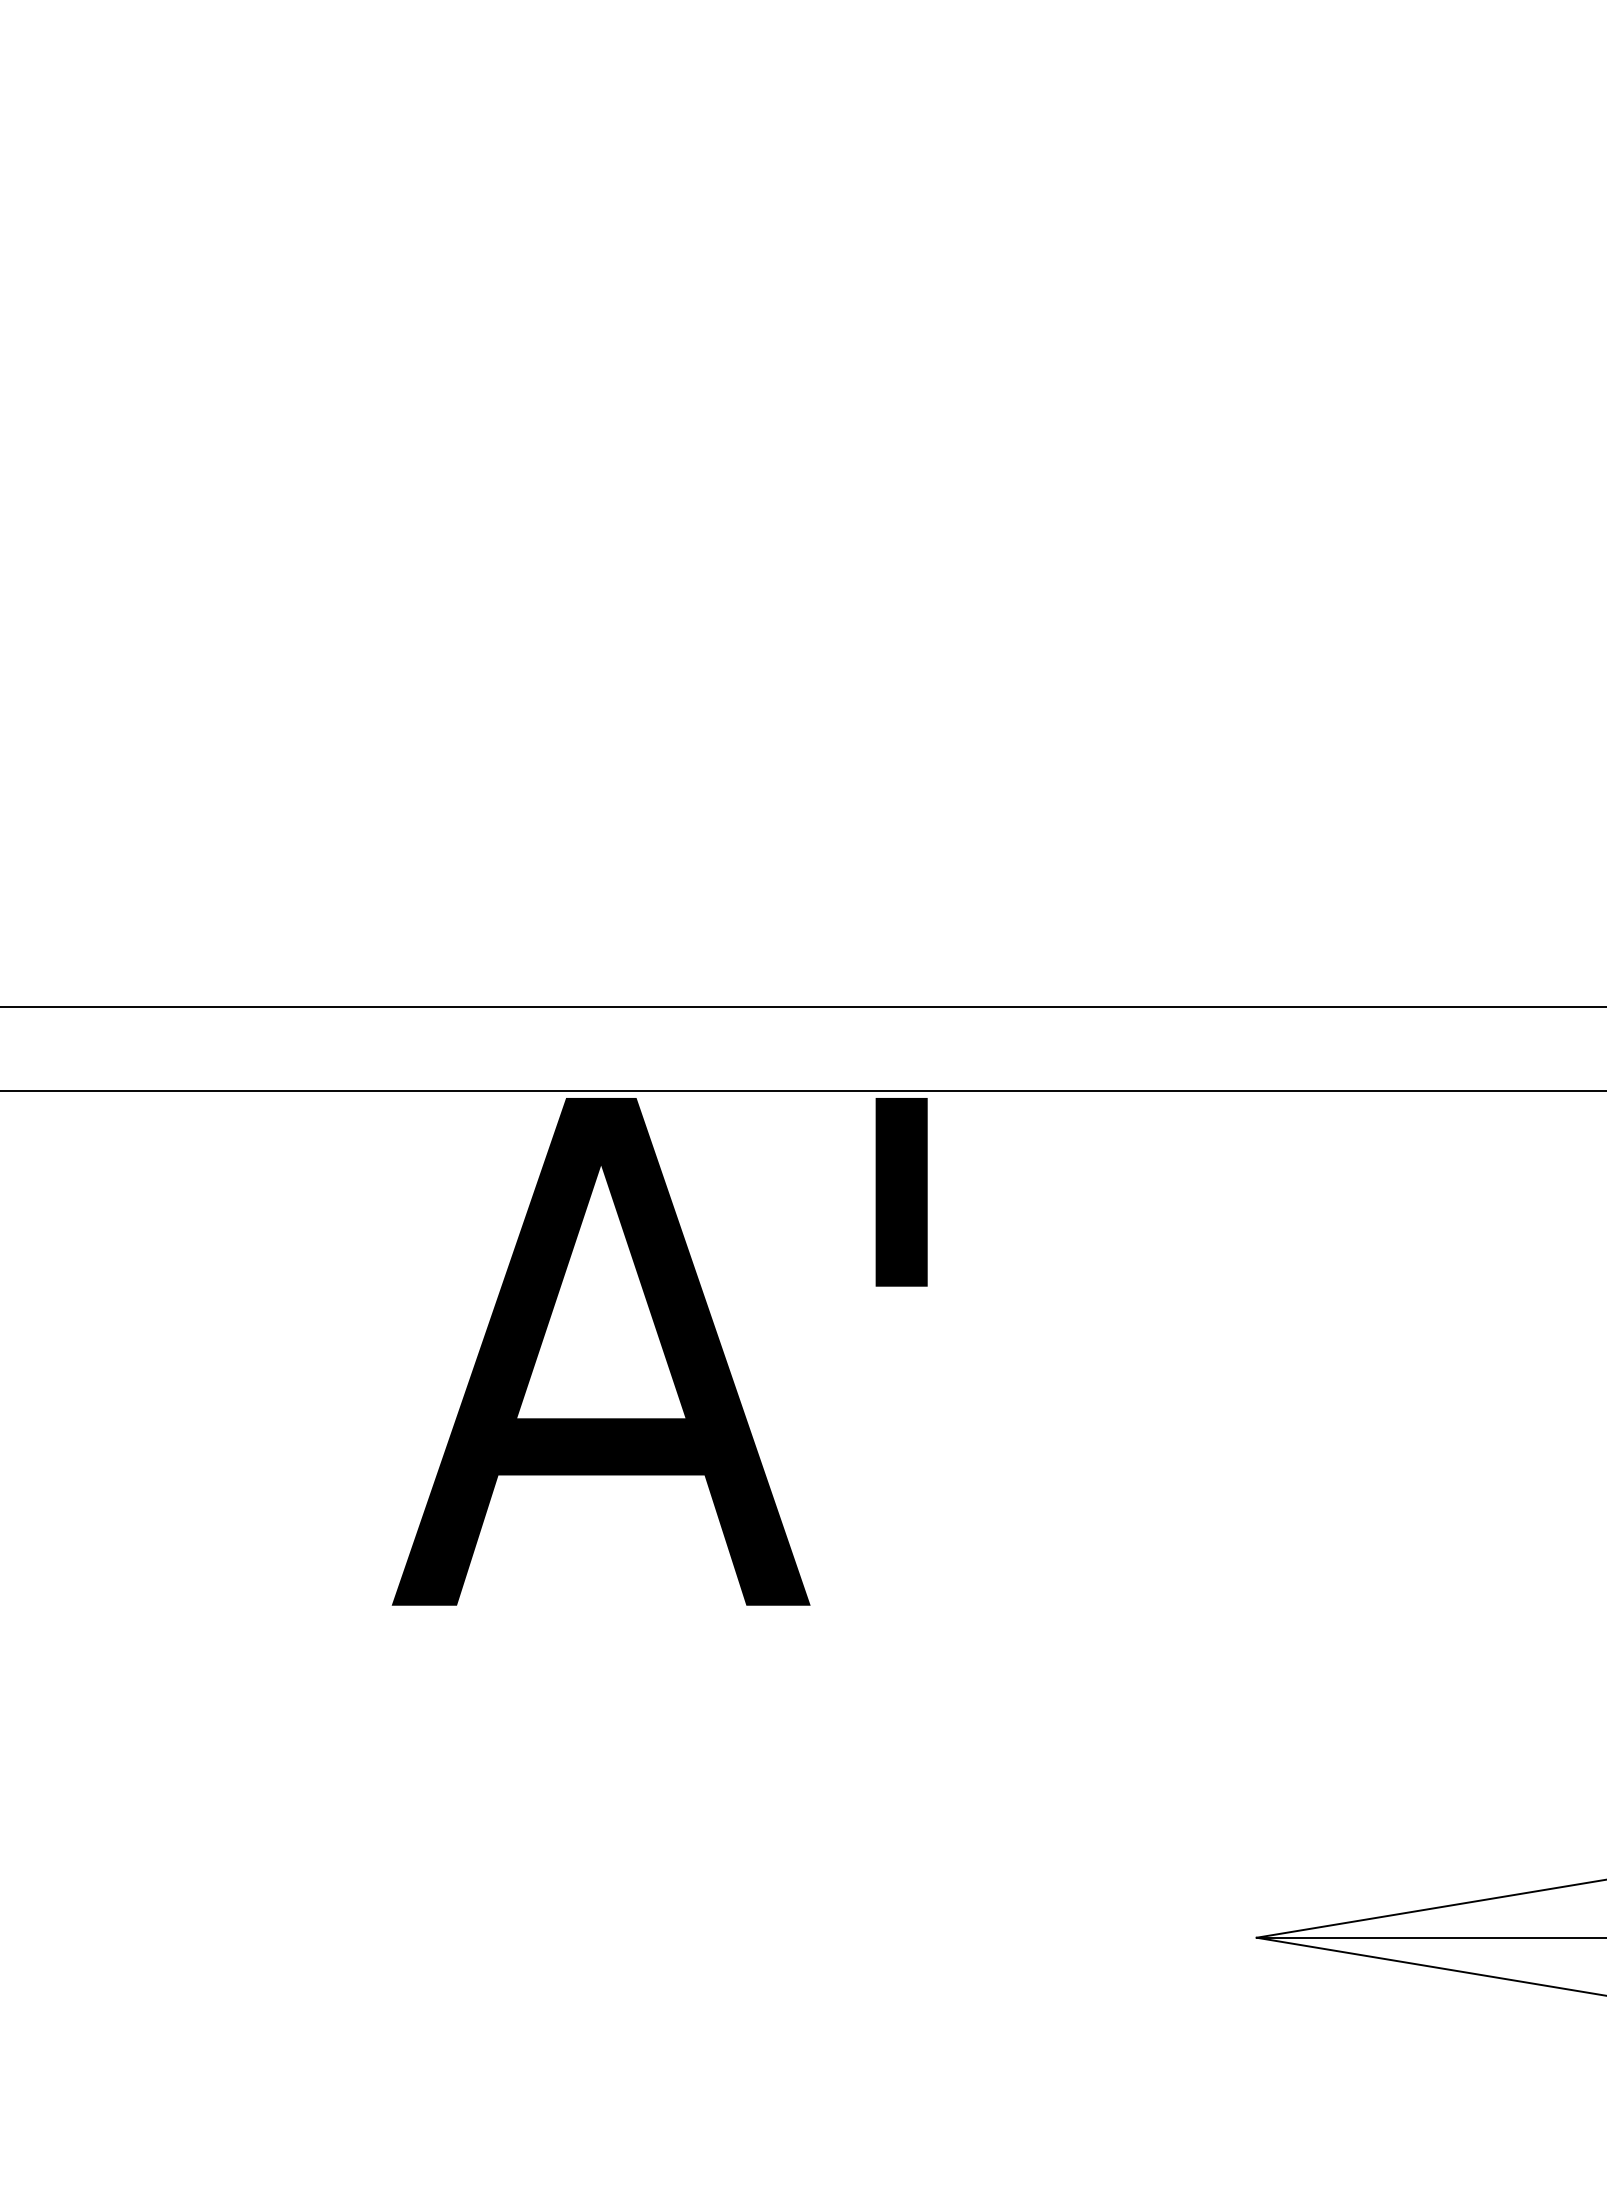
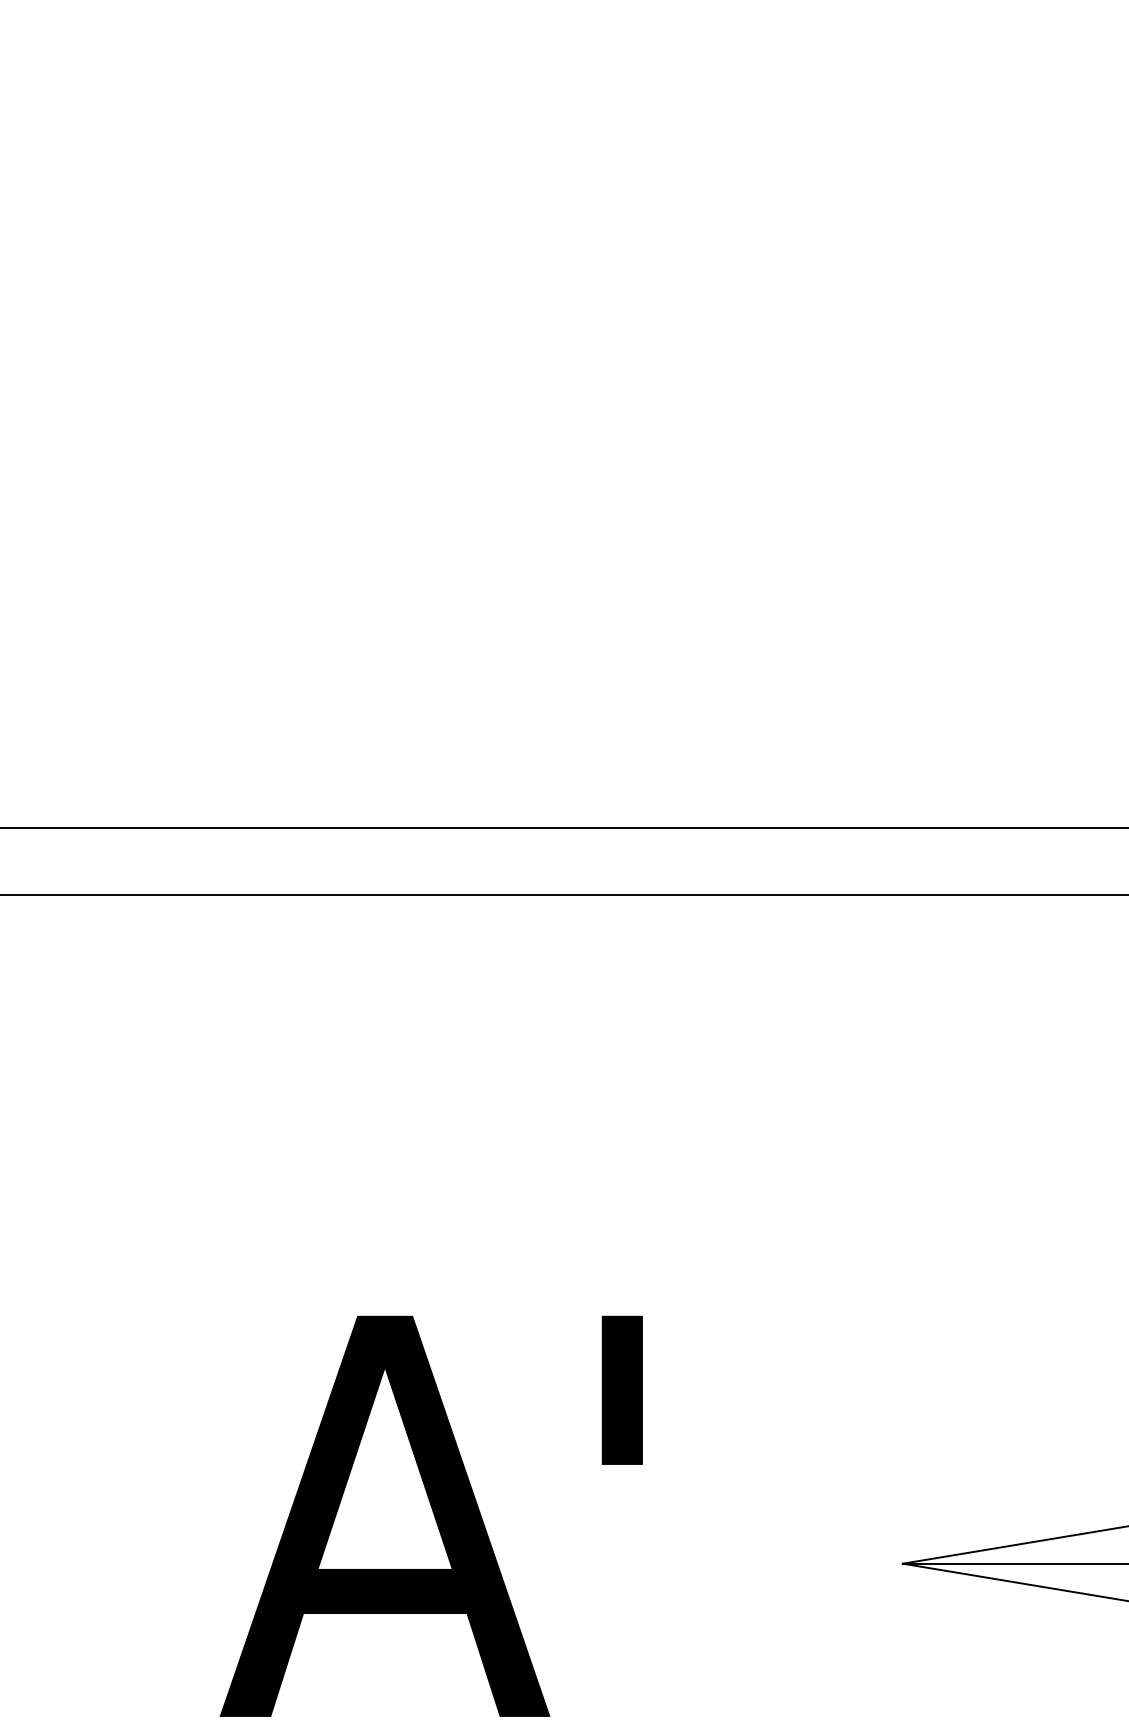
text: (659, 1351) -> (431, 1516), moved

